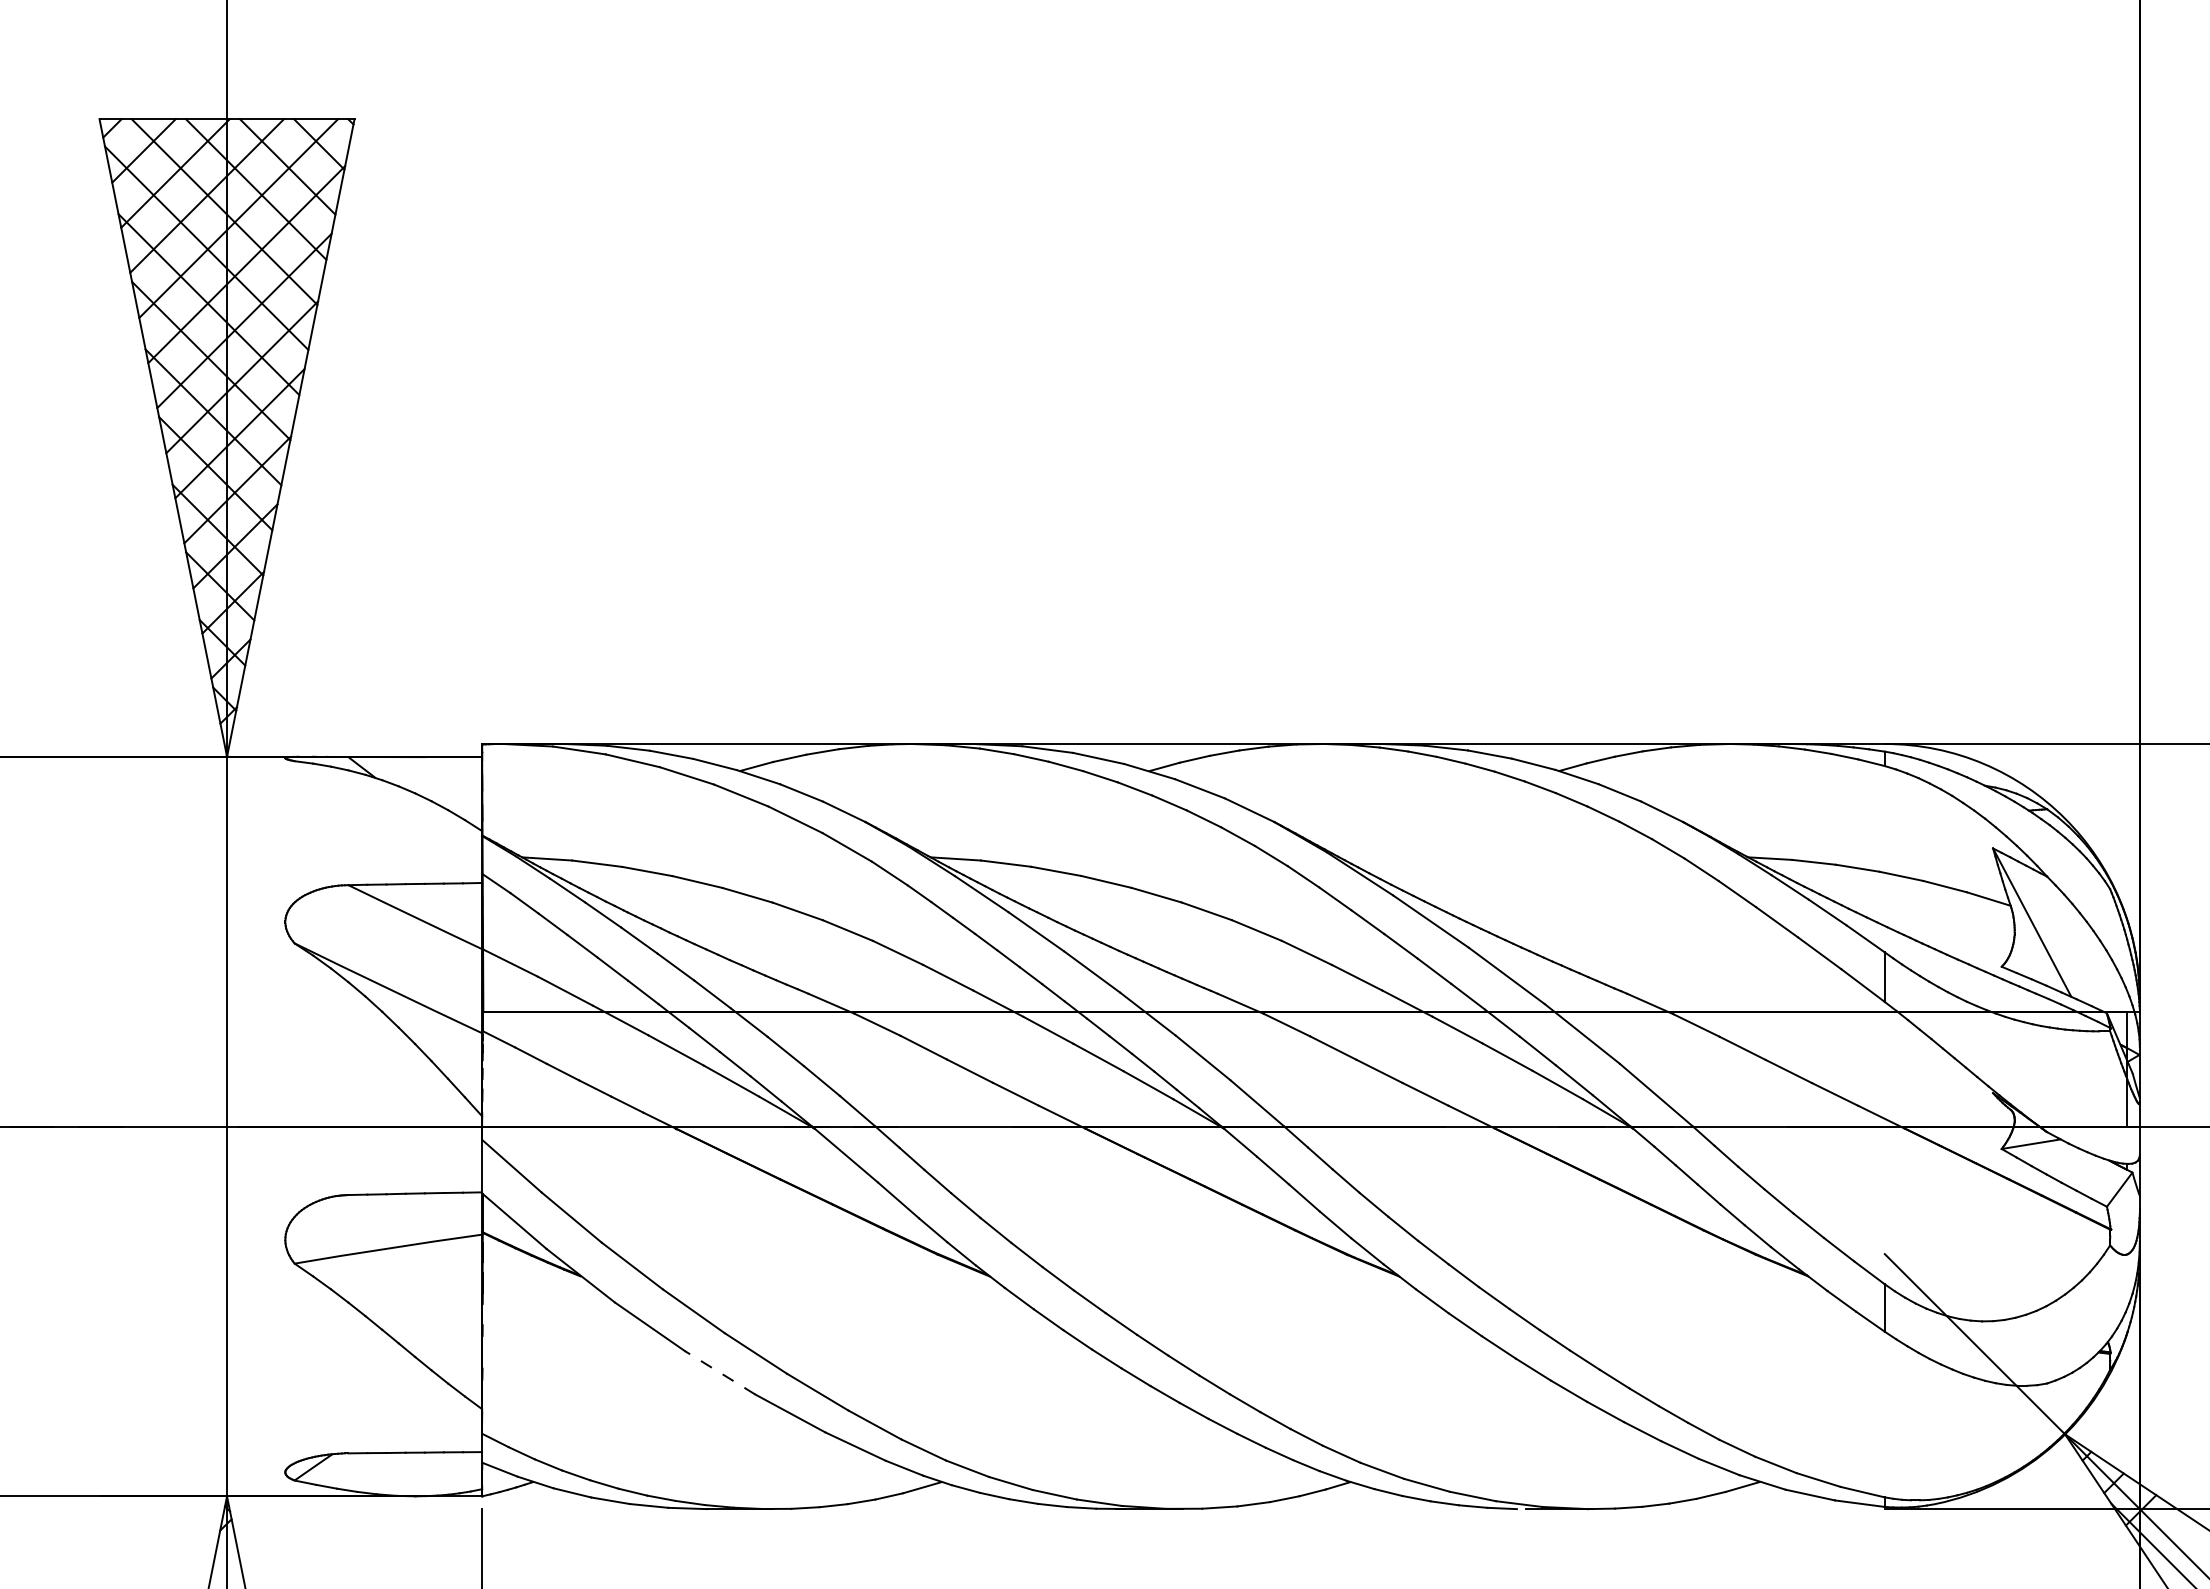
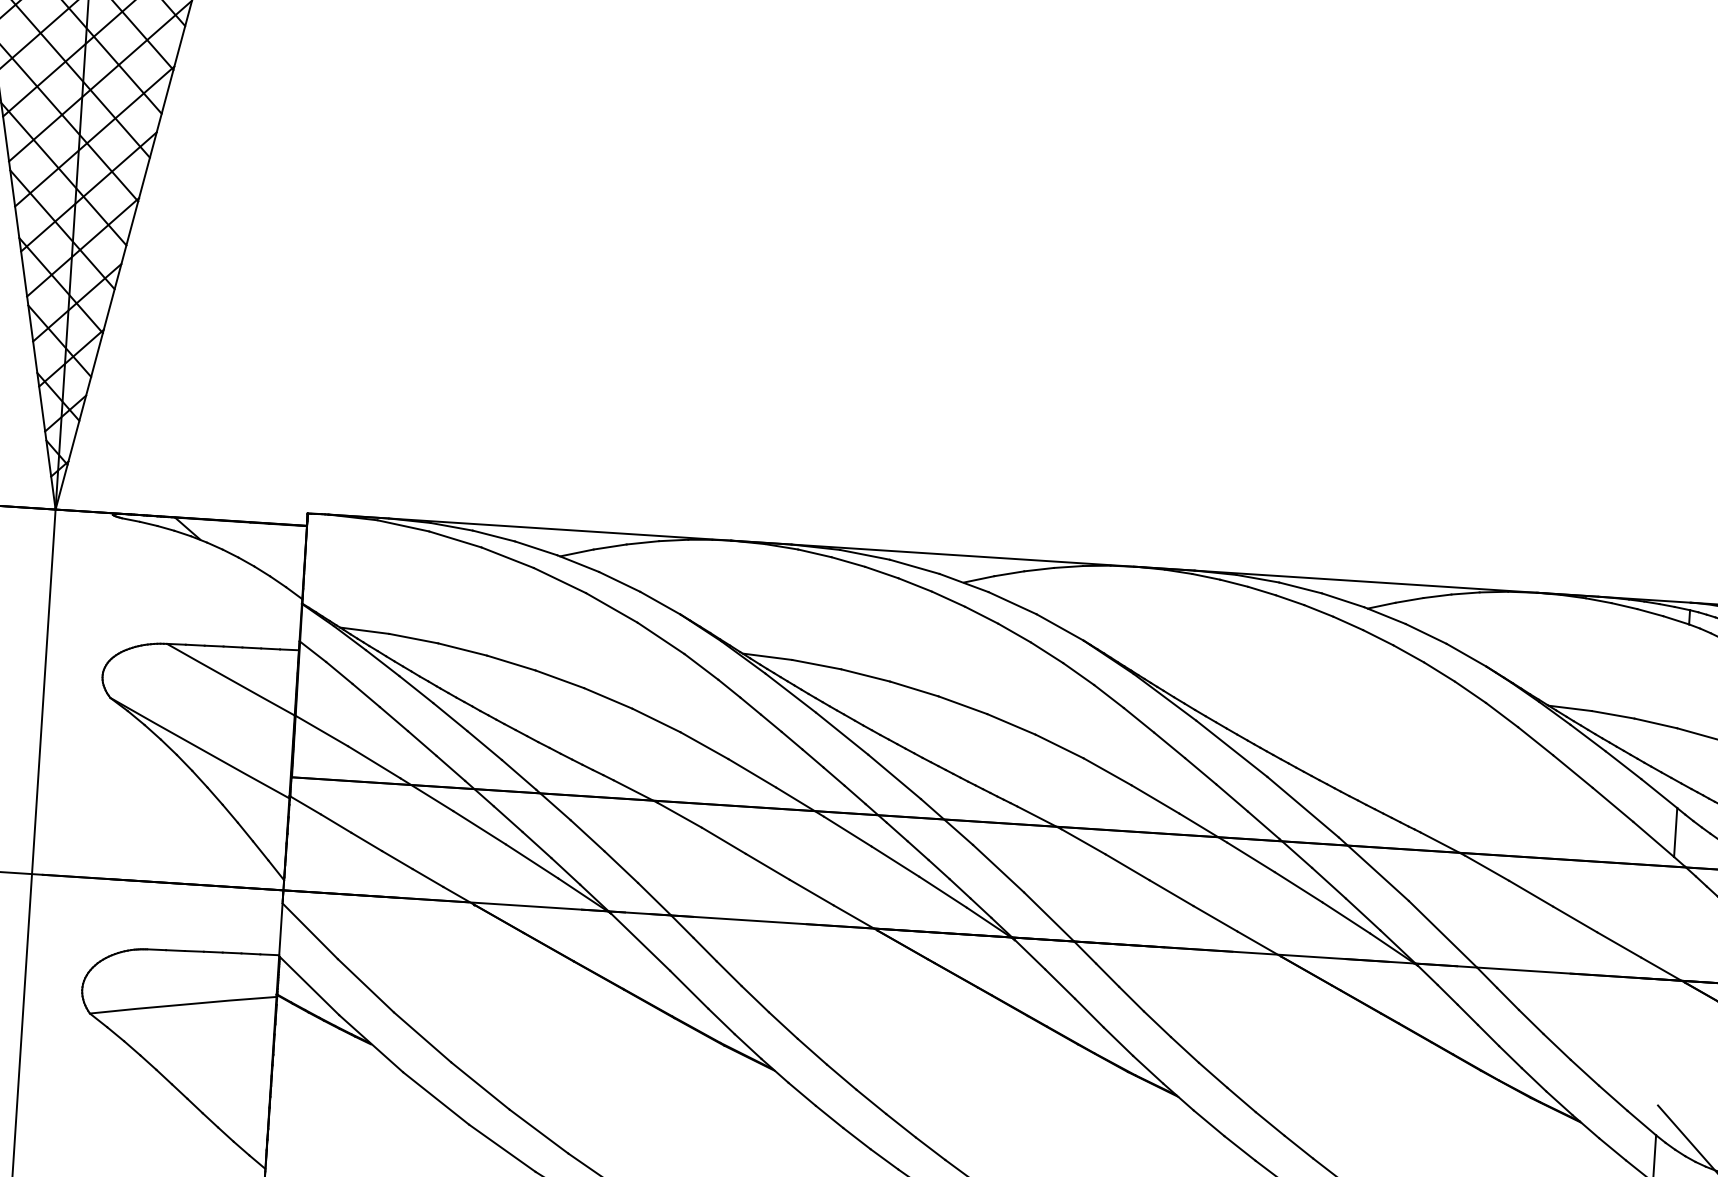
line: (719, 1372) -> (501, 1147), dashed -> solid

